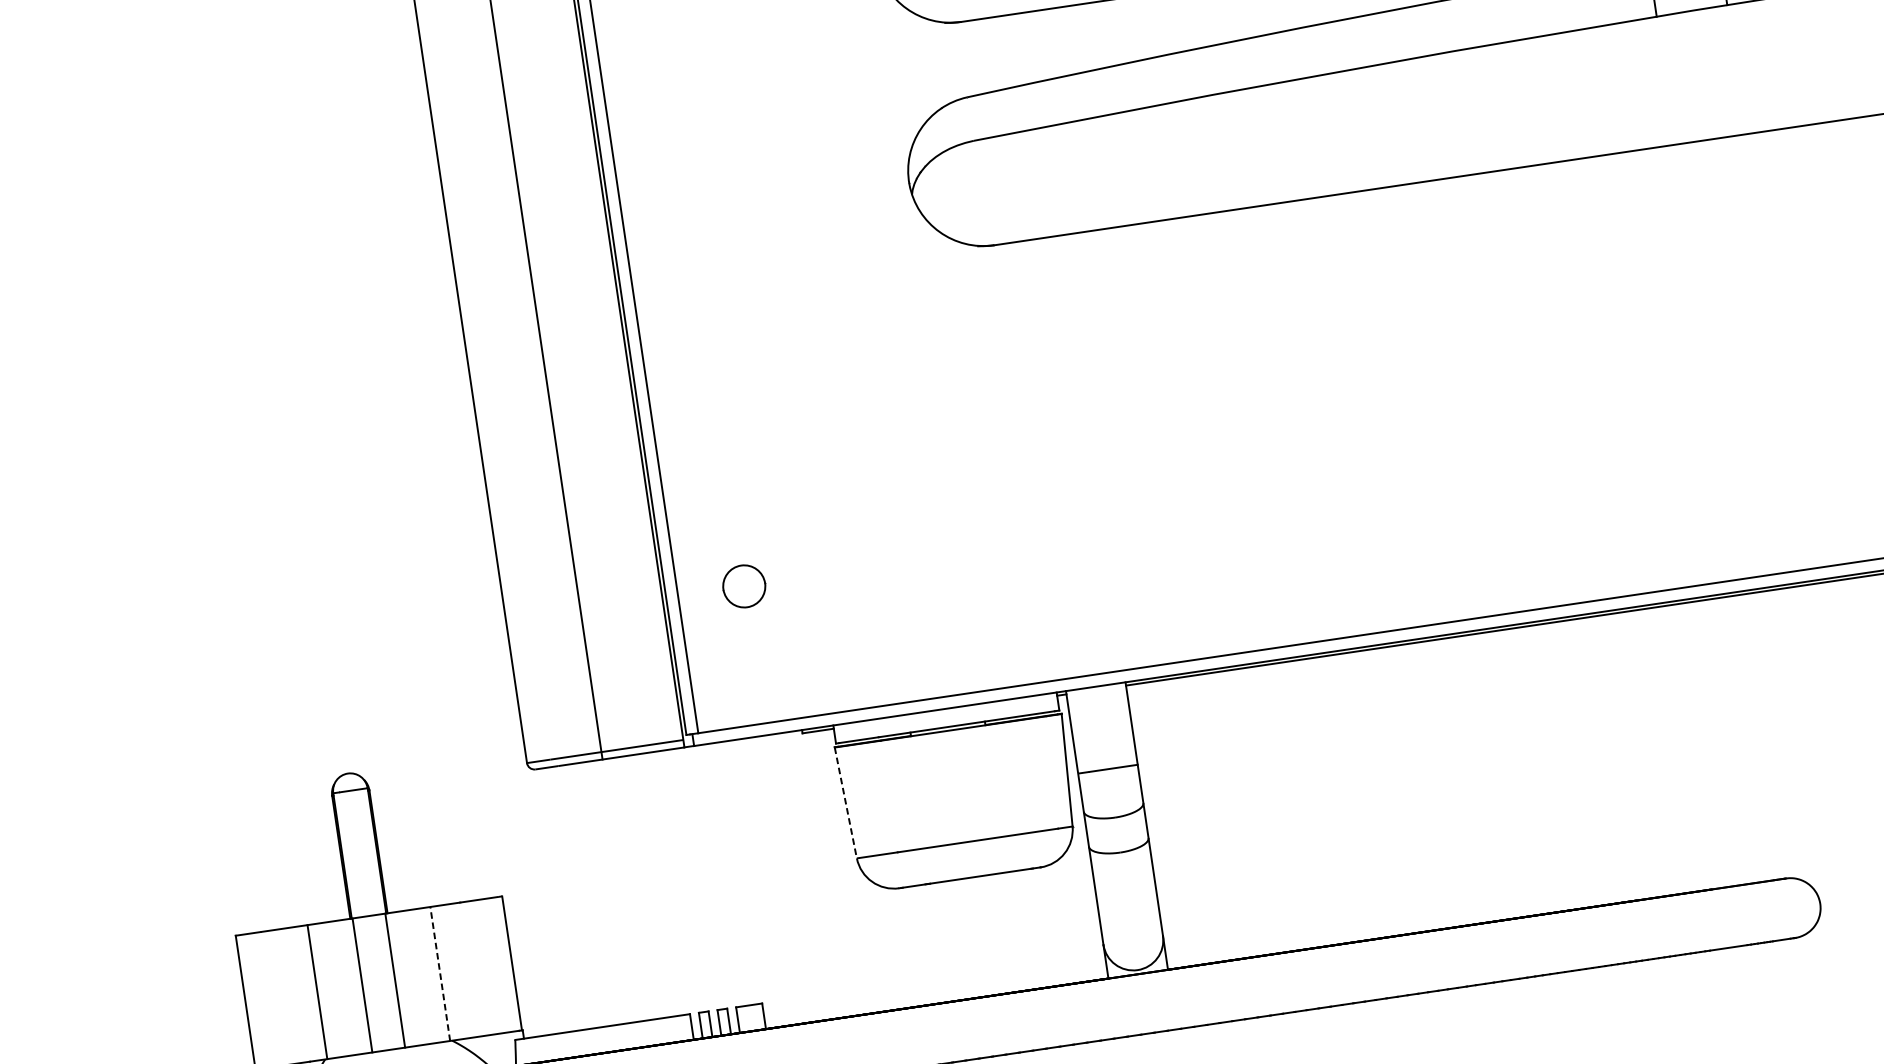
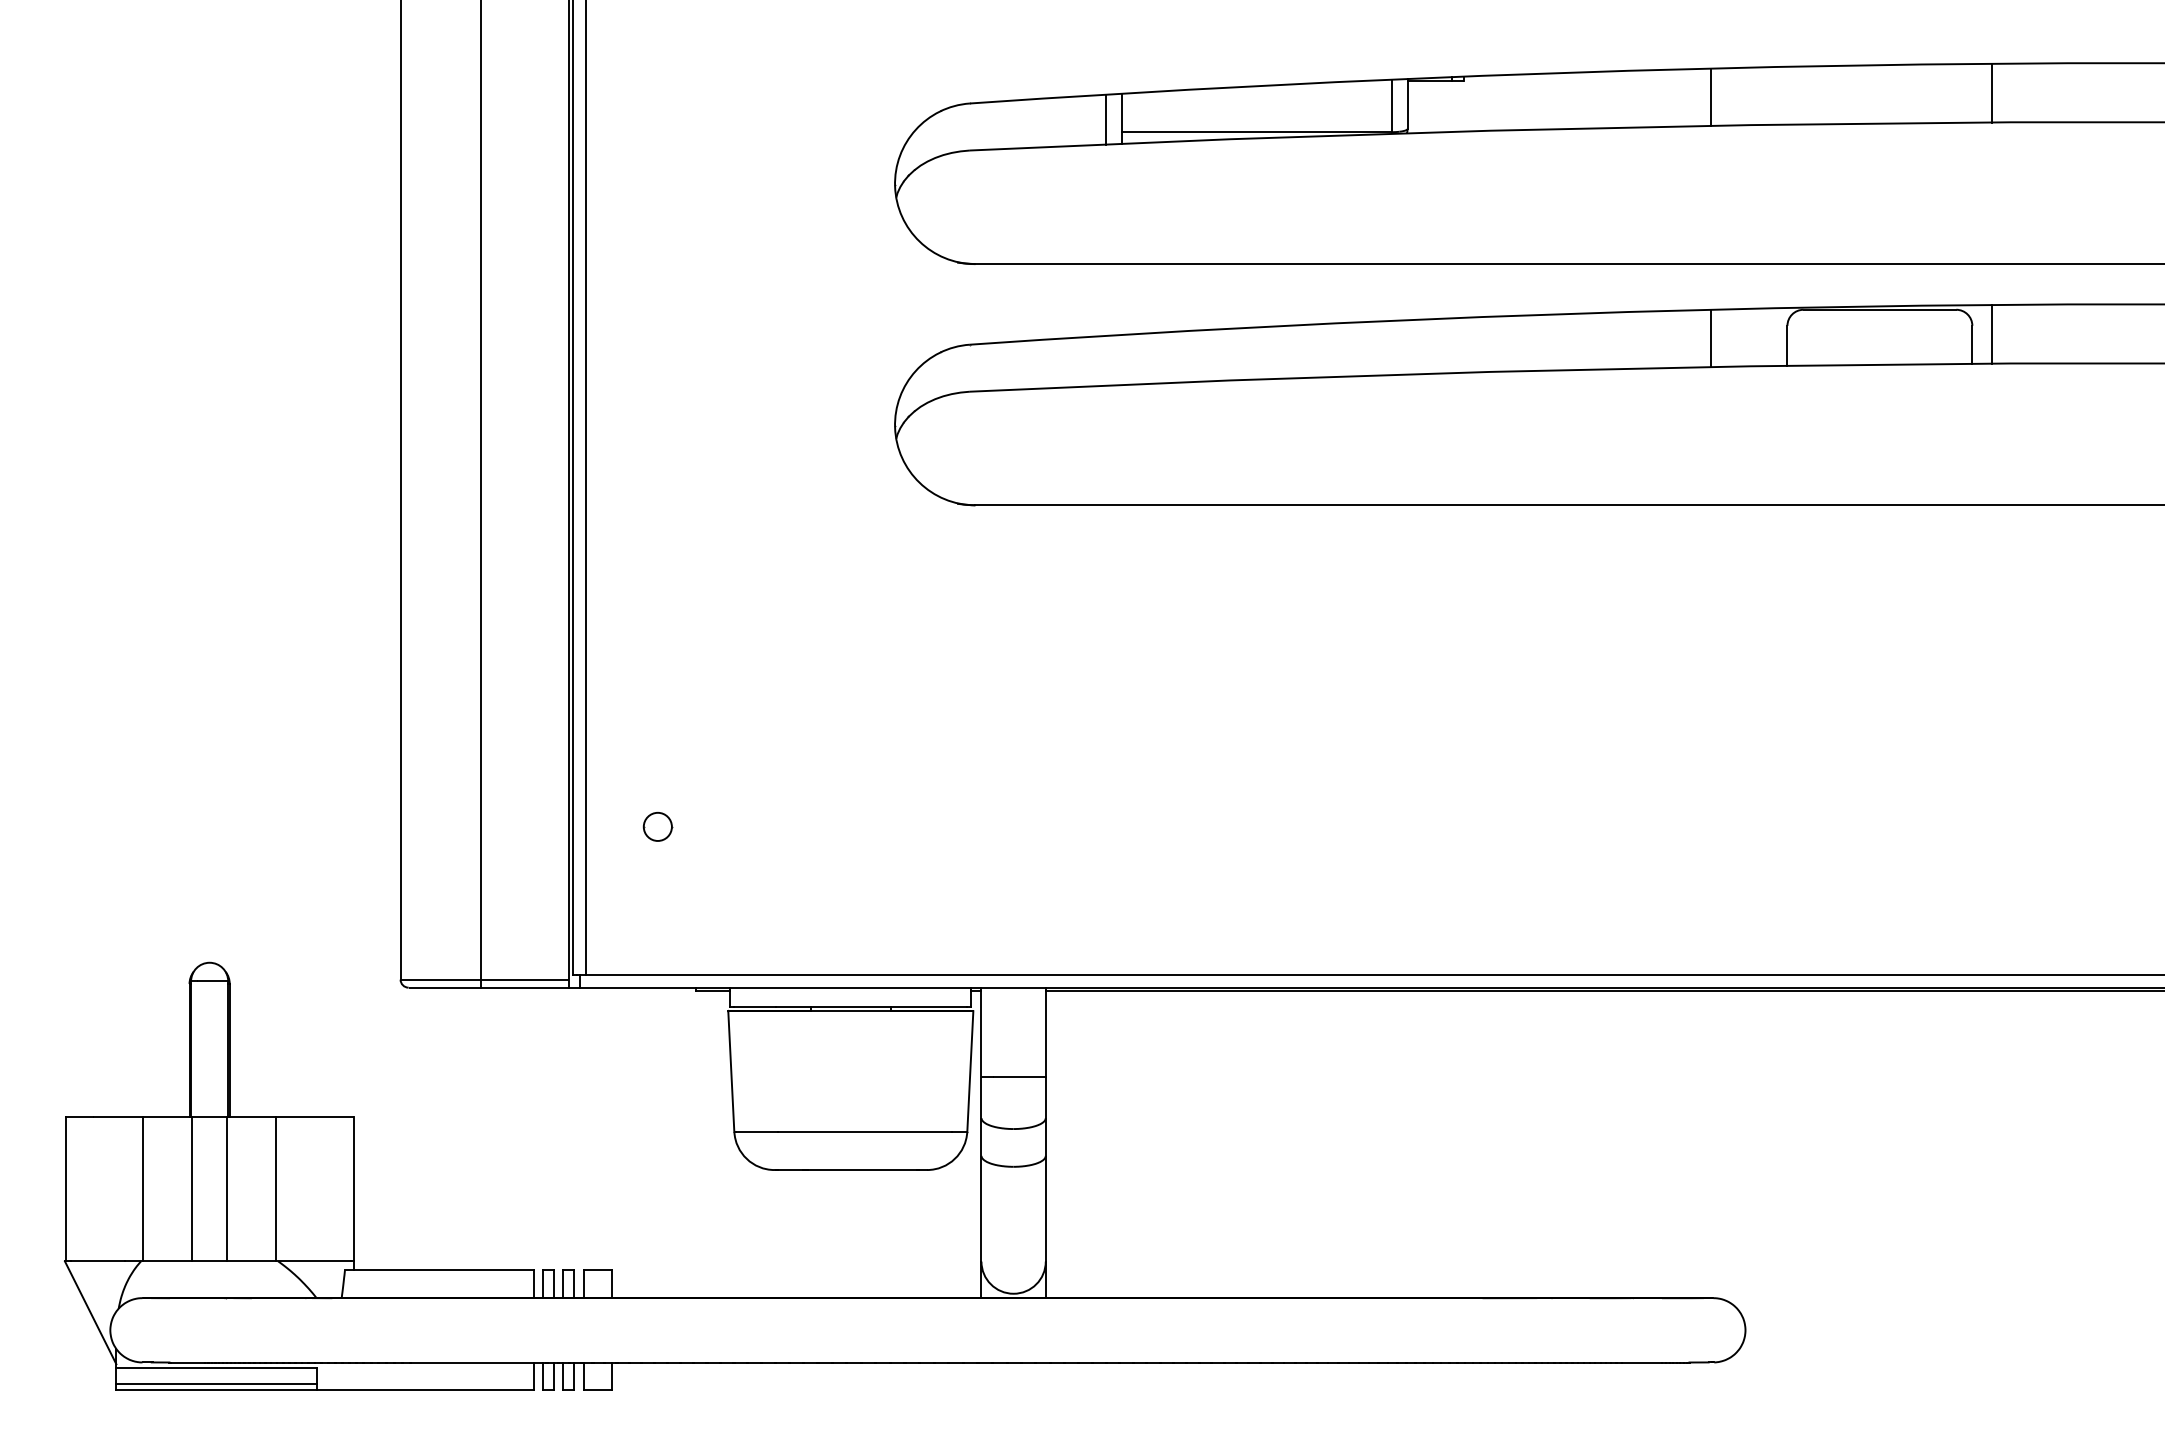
part: (743, 586) -> (657, 826), size x0.62
line: (846, 803) -> (731, 1072), dashed -> solid
line: (439, 973) -> (275, 1188), dashed -> solid

